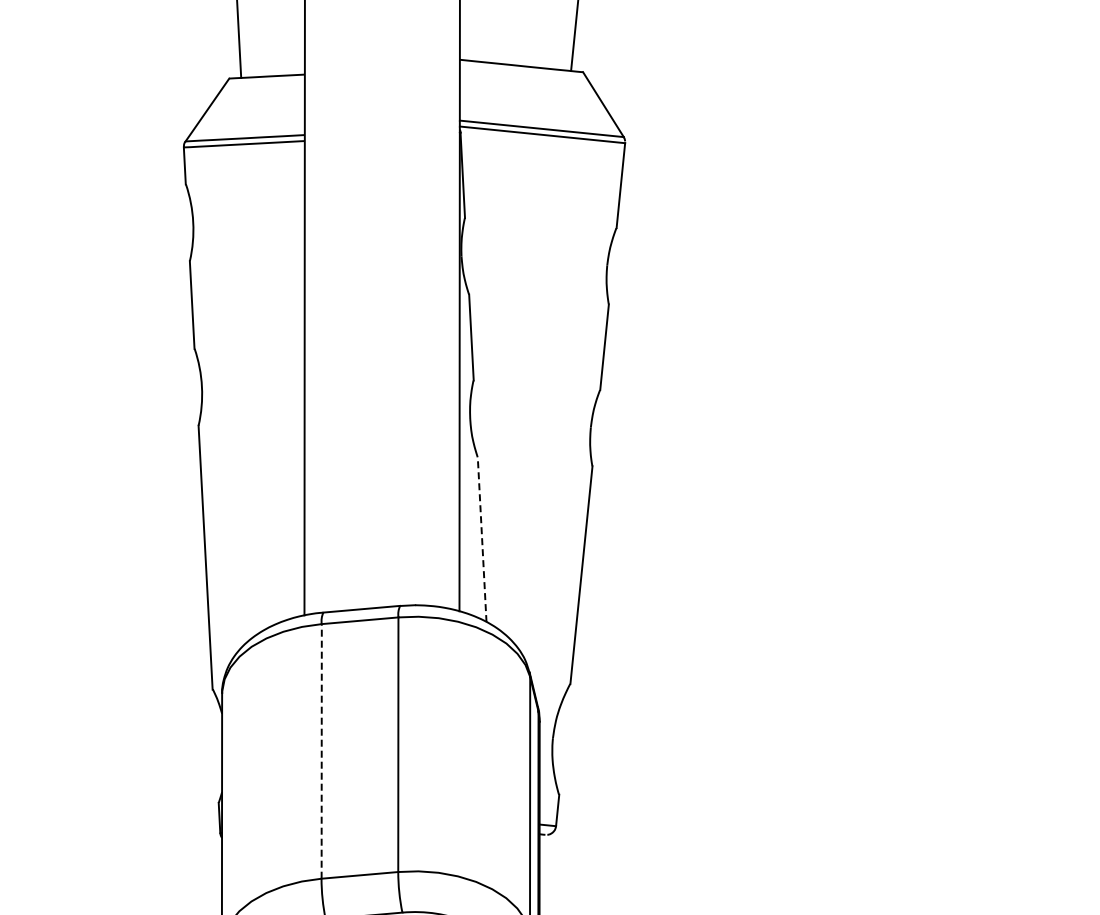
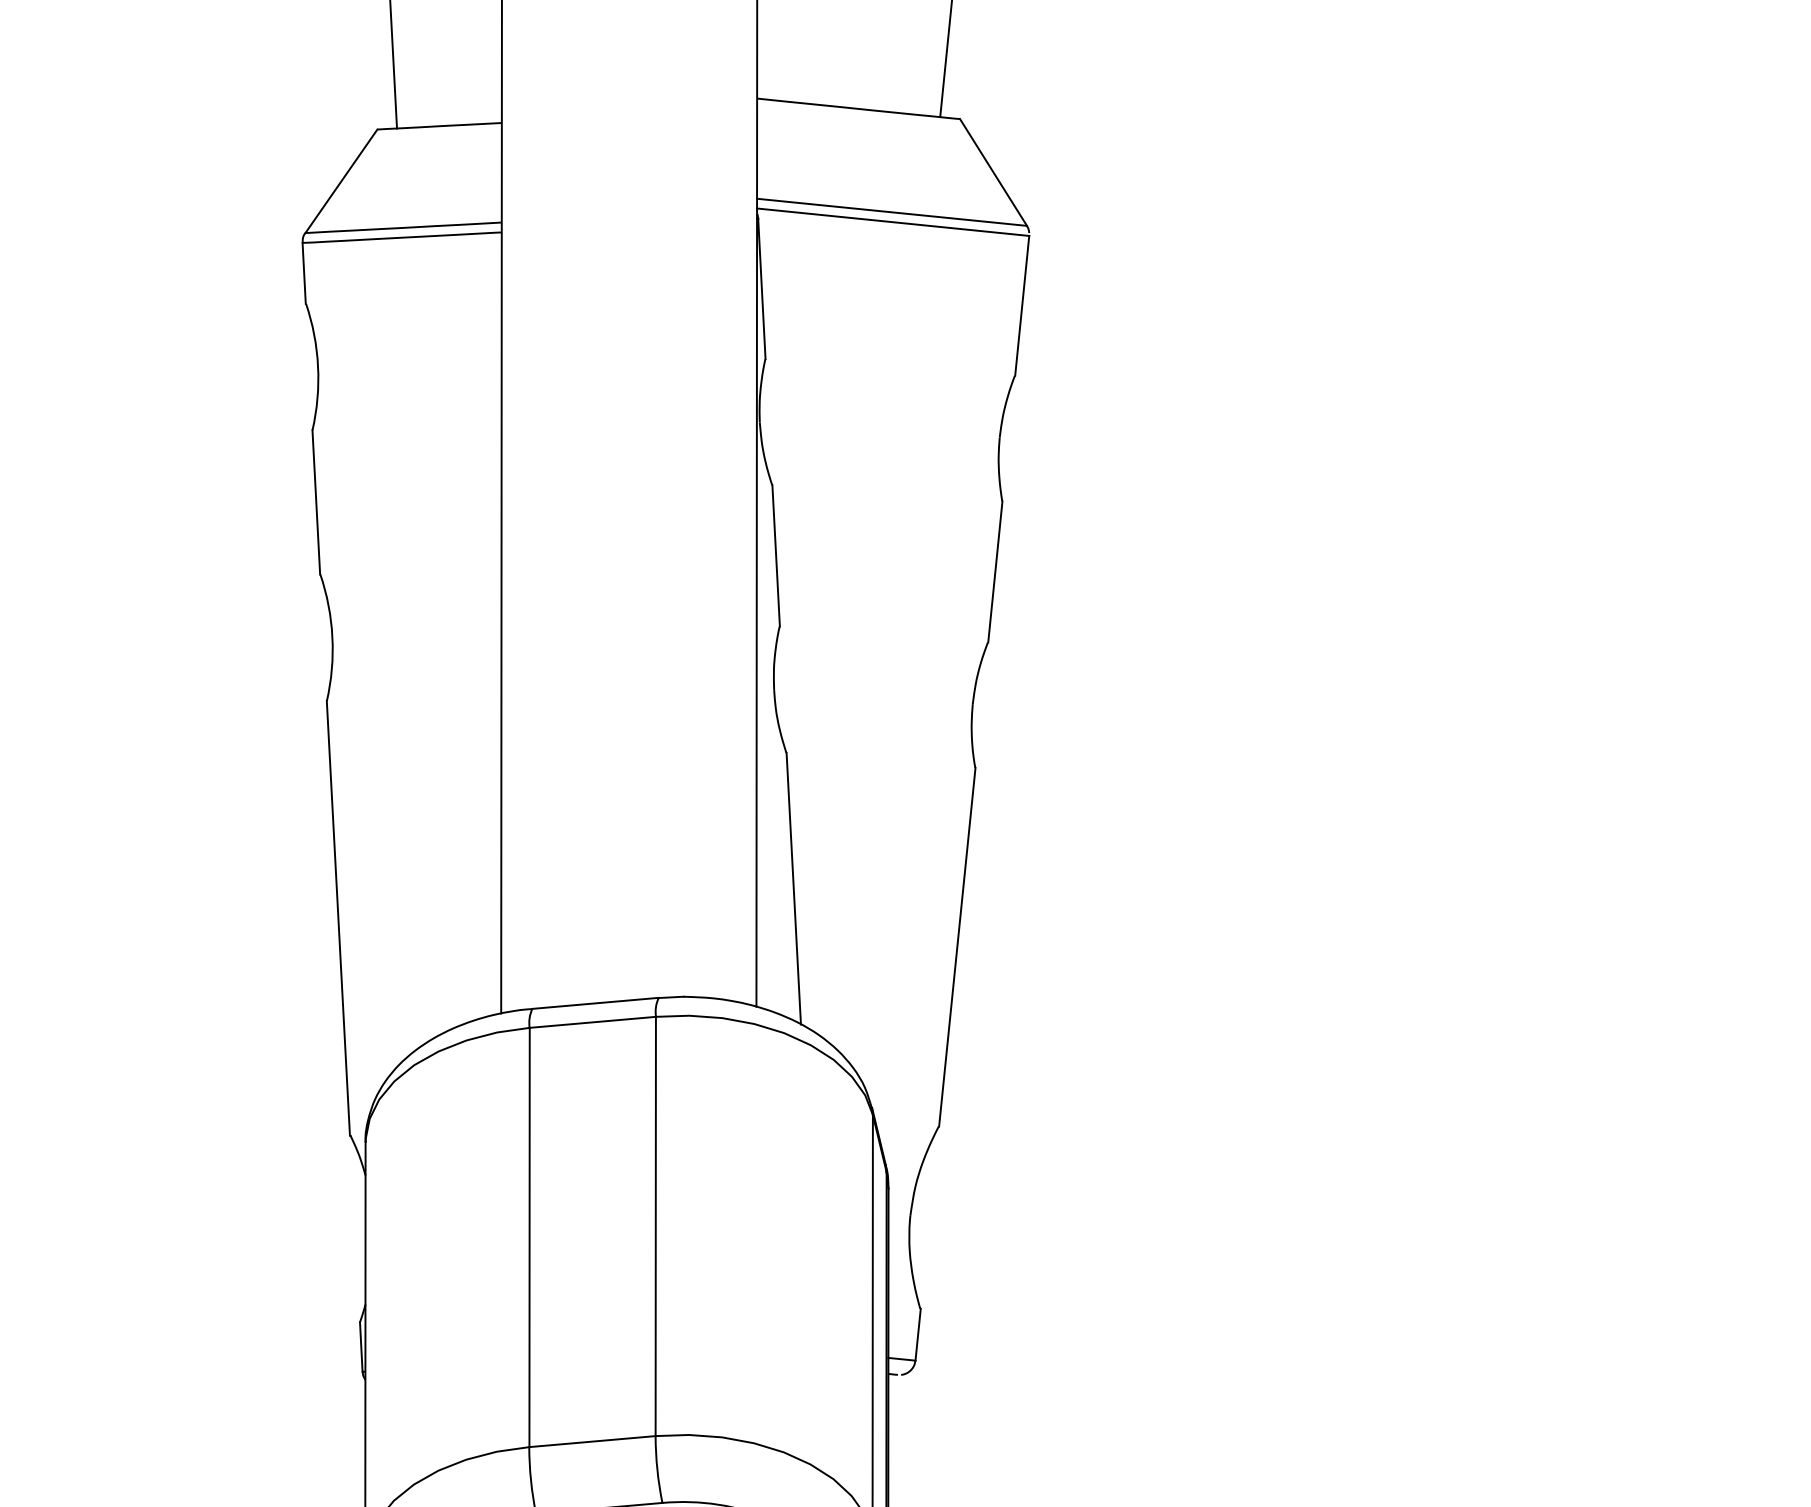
line: (482, 539) -> (794, 888), dashed -> solid
line: (321, 750) -> (529, 1235), dashed -> solid

